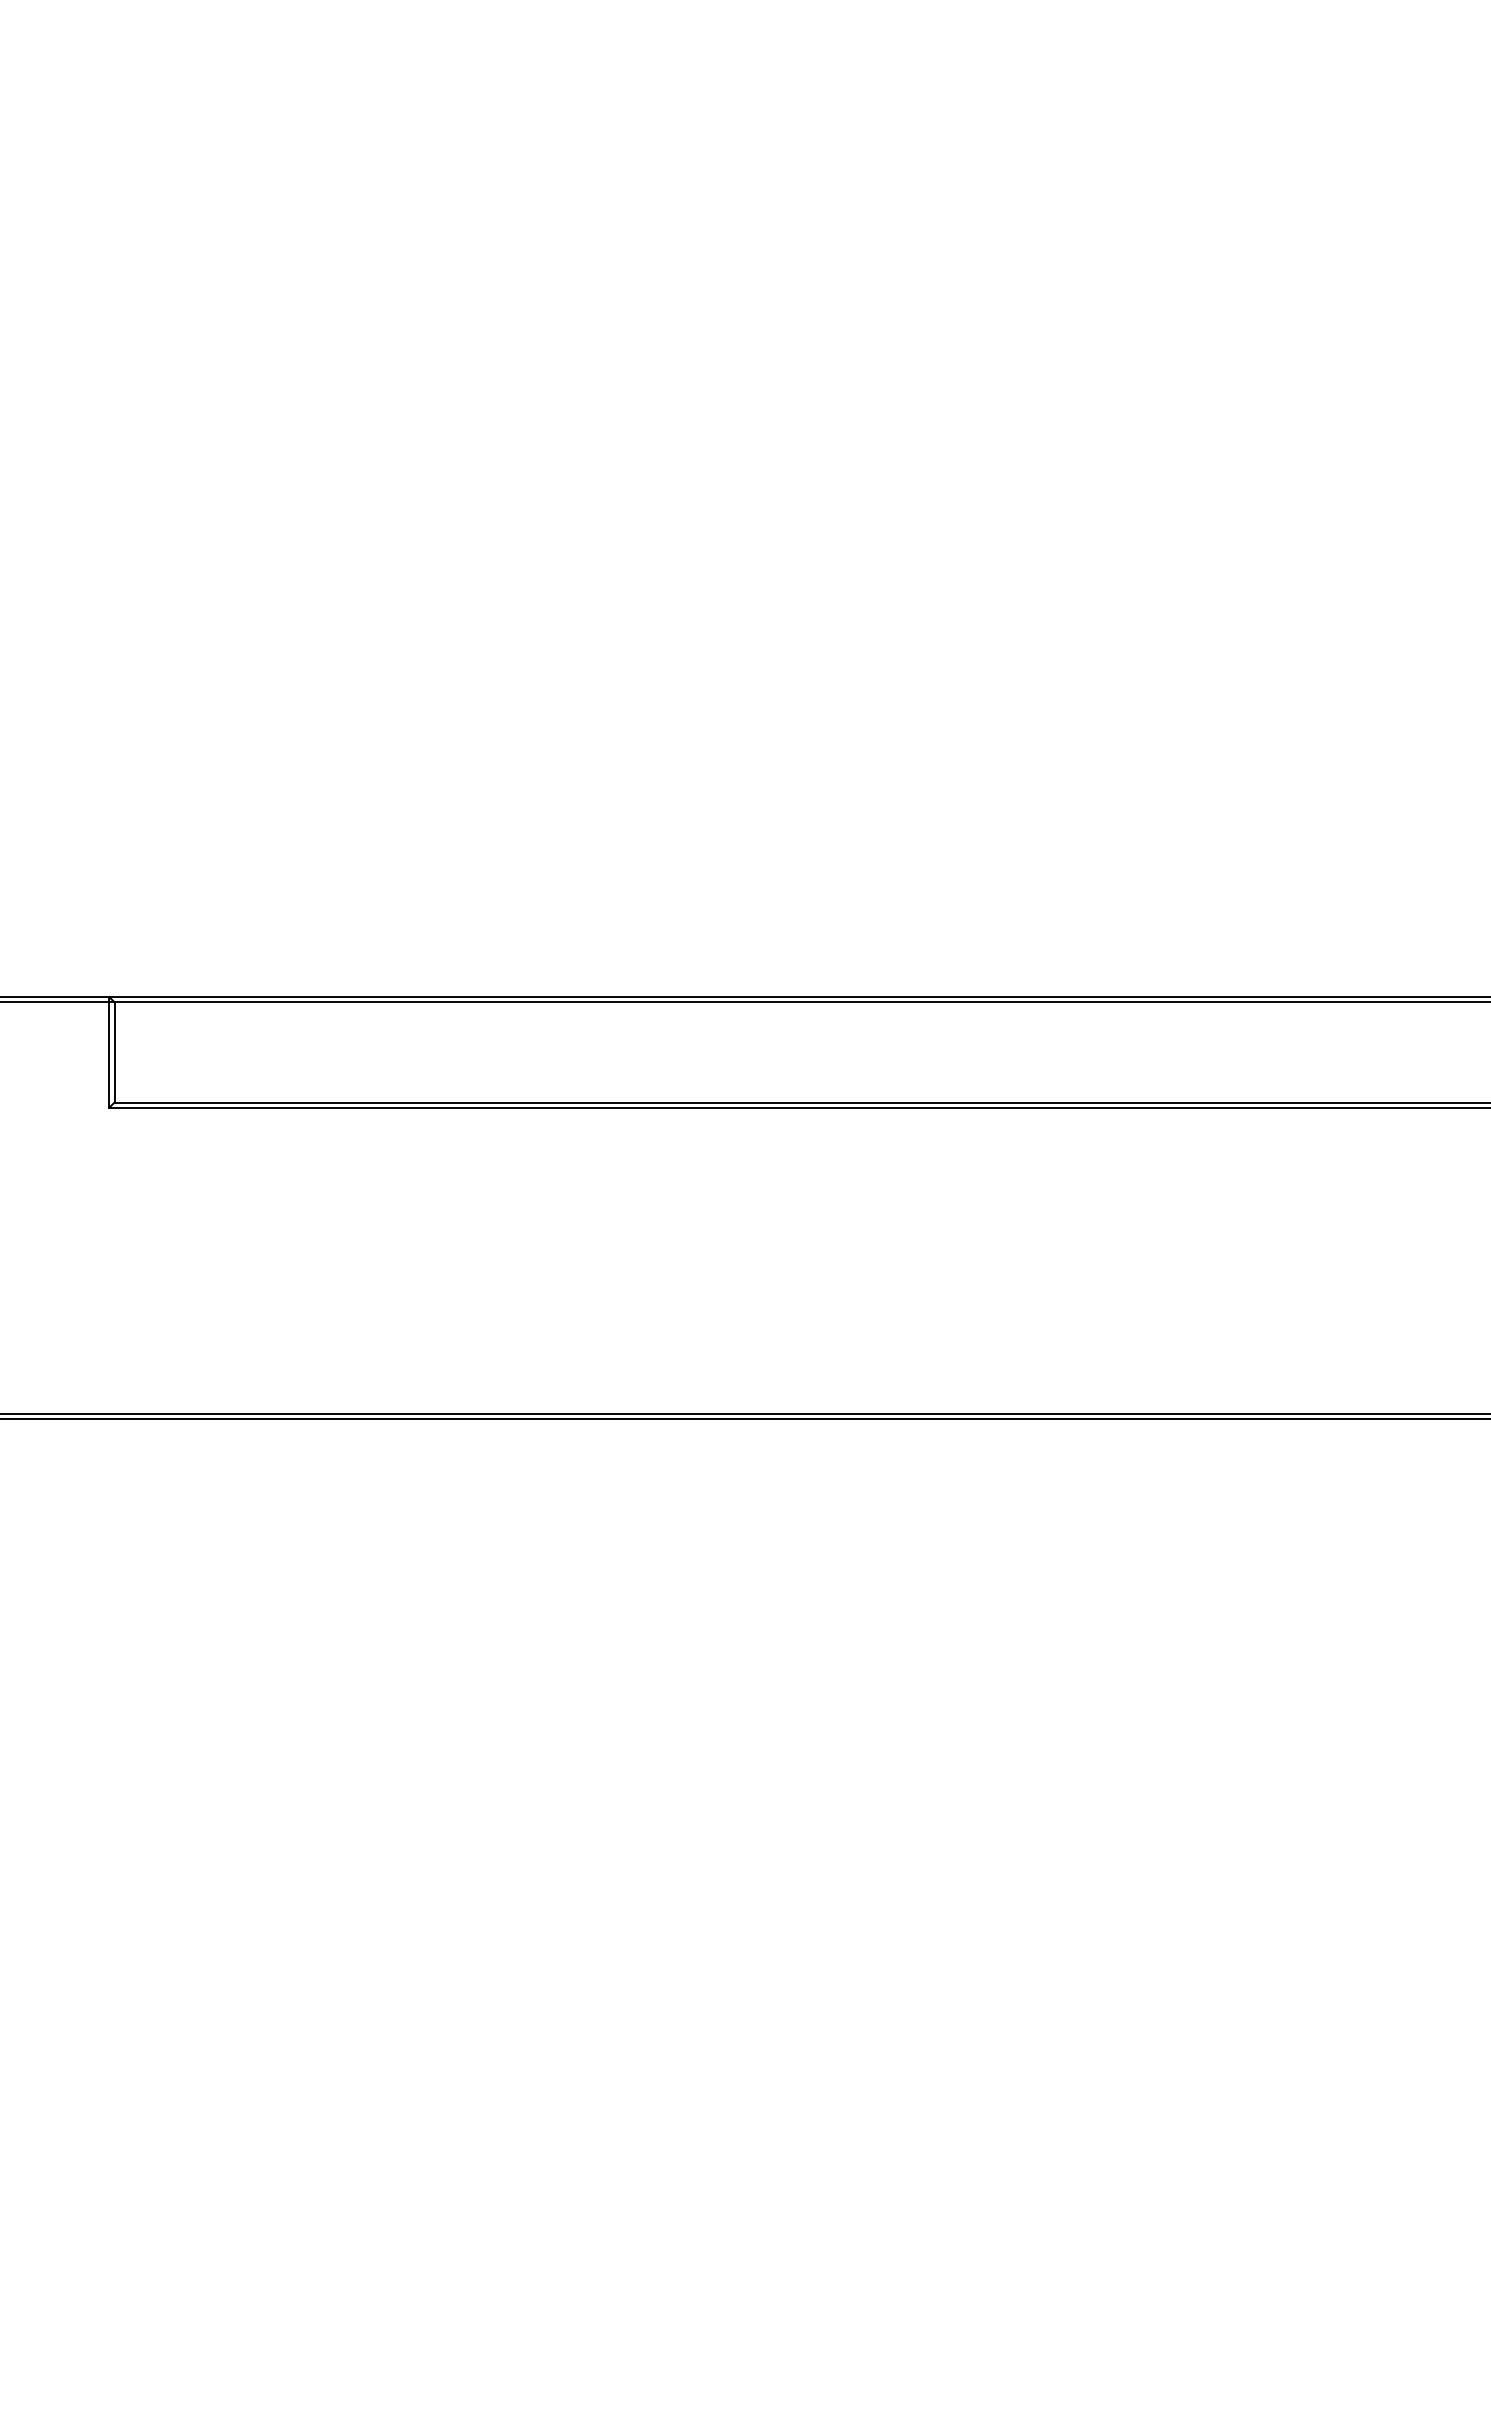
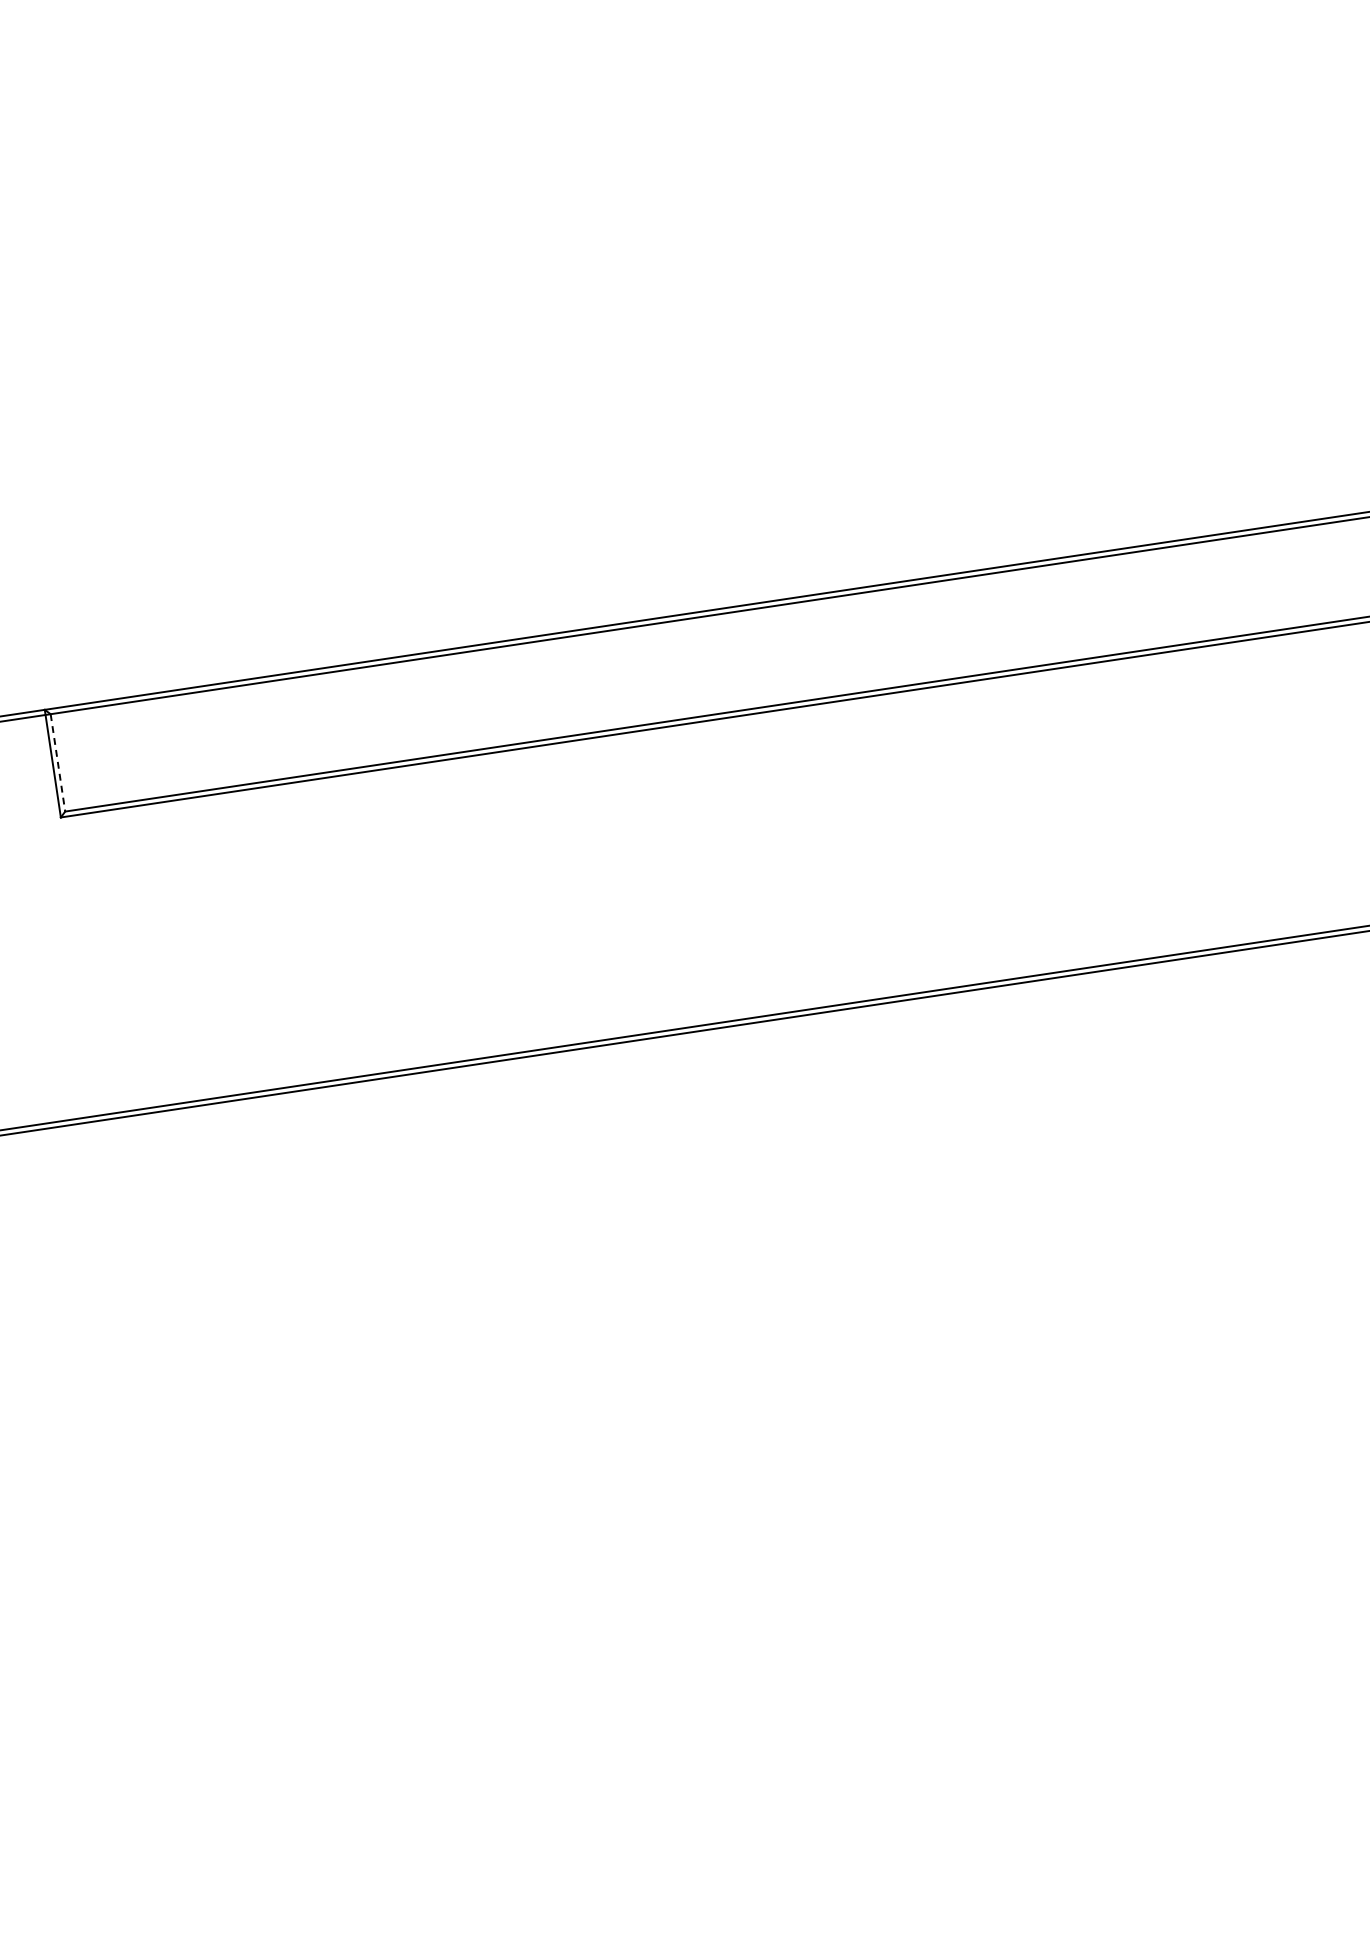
line: (114, 1052) -> (57, 762), solid -> dashed

